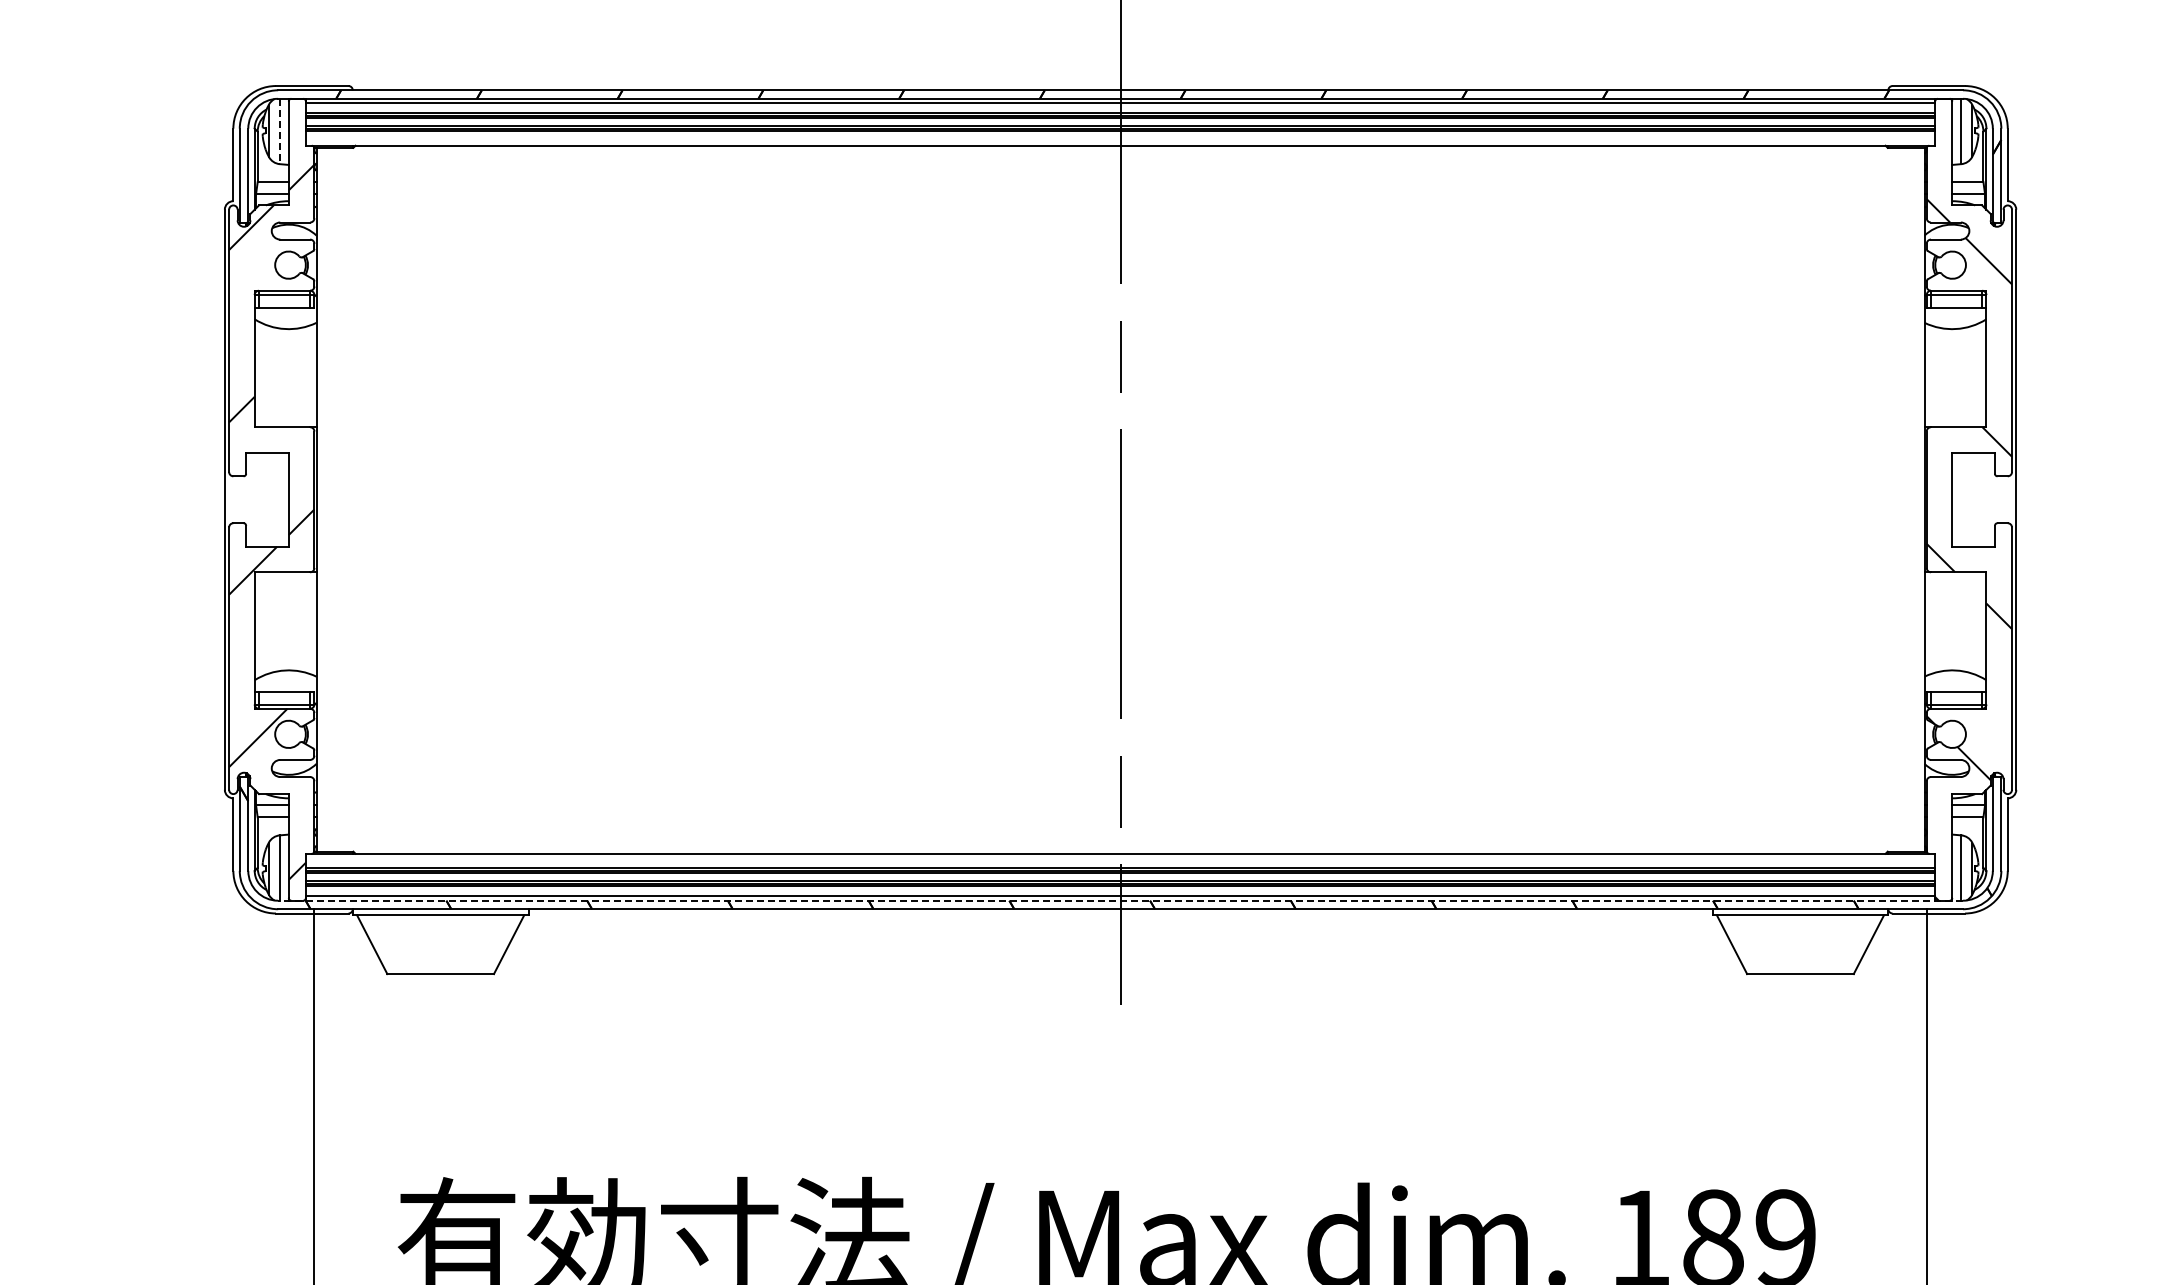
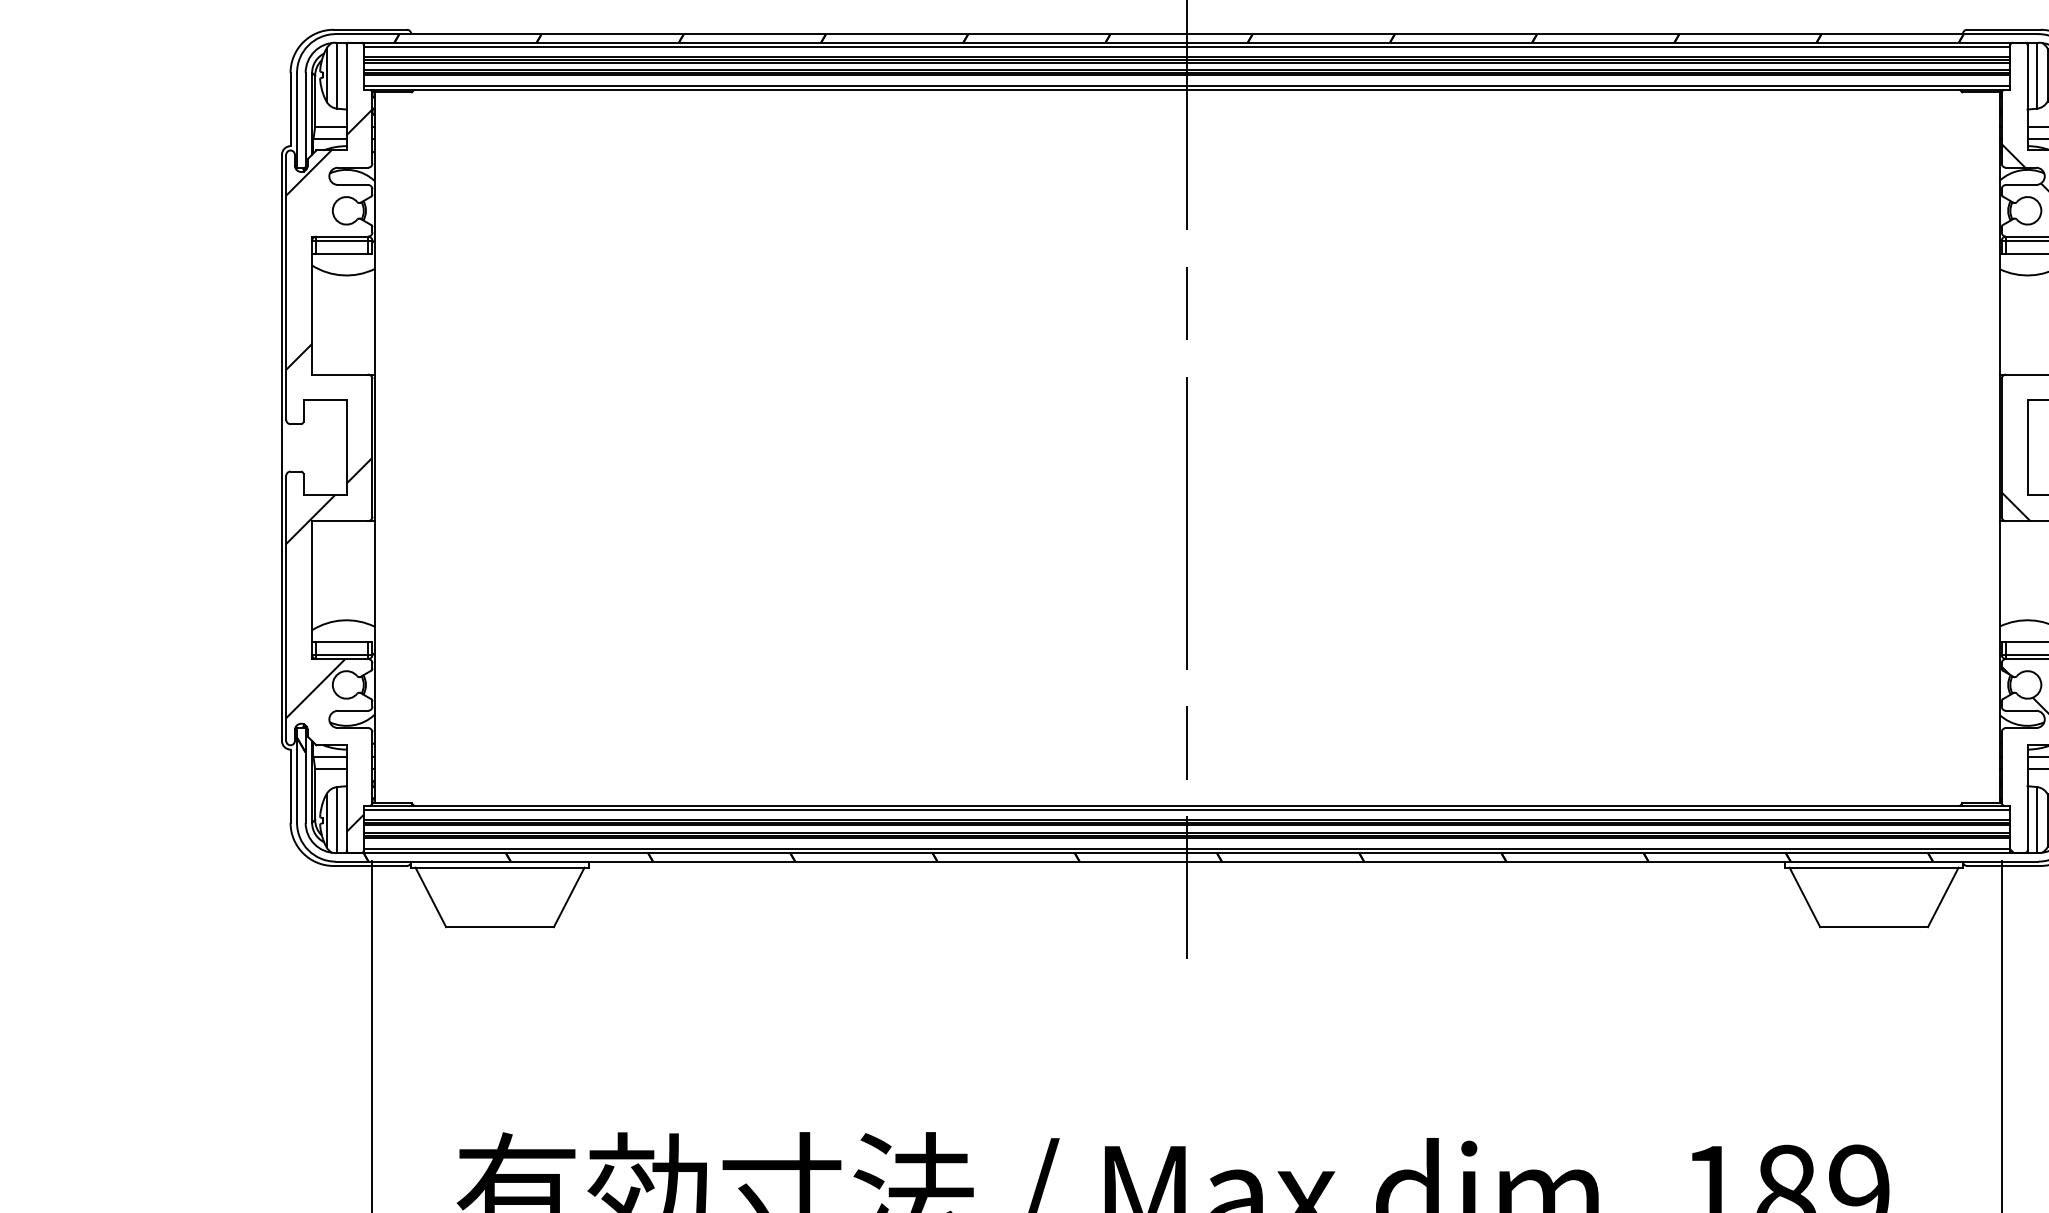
line: (279, 131) -> (337, 75), dashed -> solid
line: (1120, 141) -> (1187, 85), added
line: (1120, 858) -> (1187, 810), added
line: (1120, 900) -> (1187, 852), dashed -> solid

